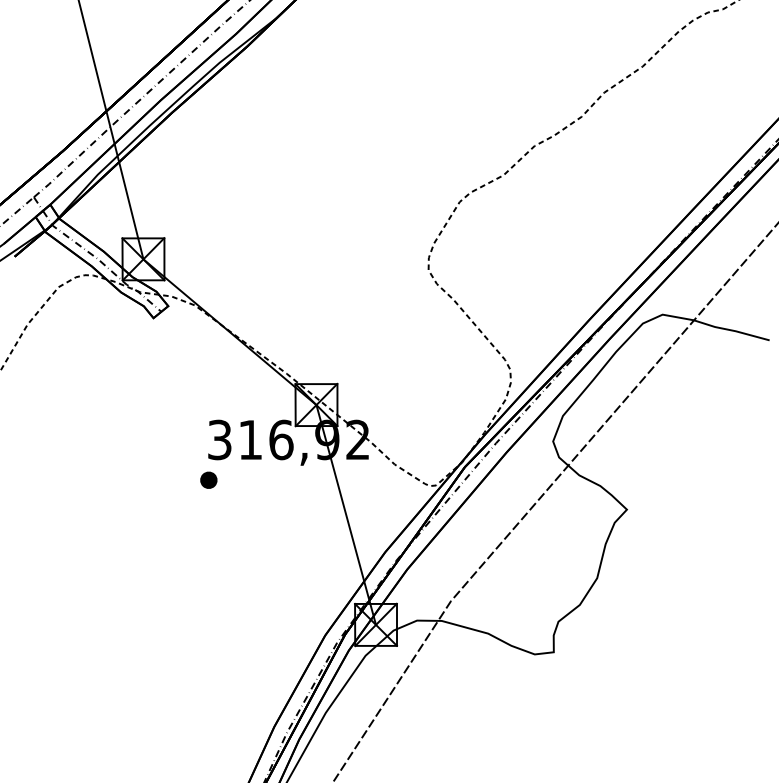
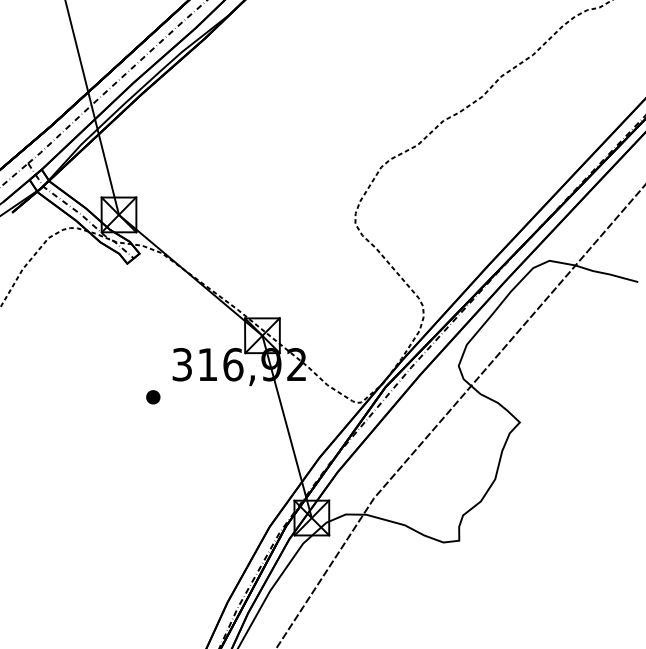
part: (208, 479) -> (153, 396), moved

